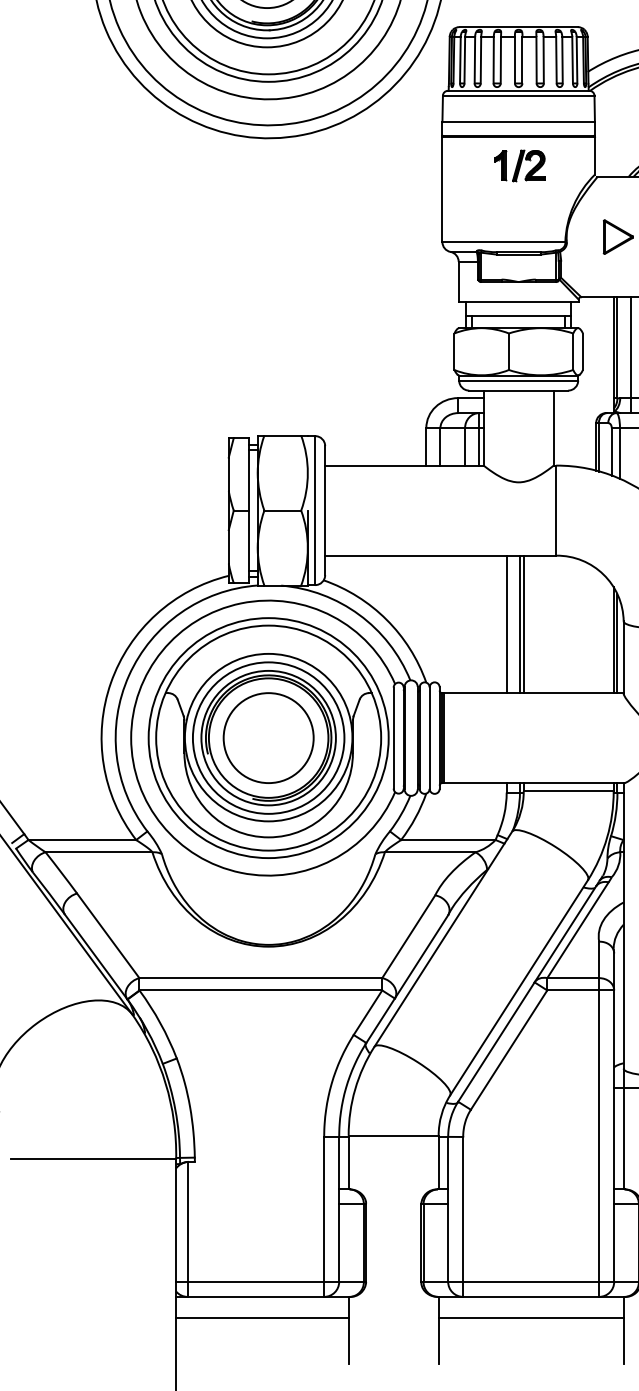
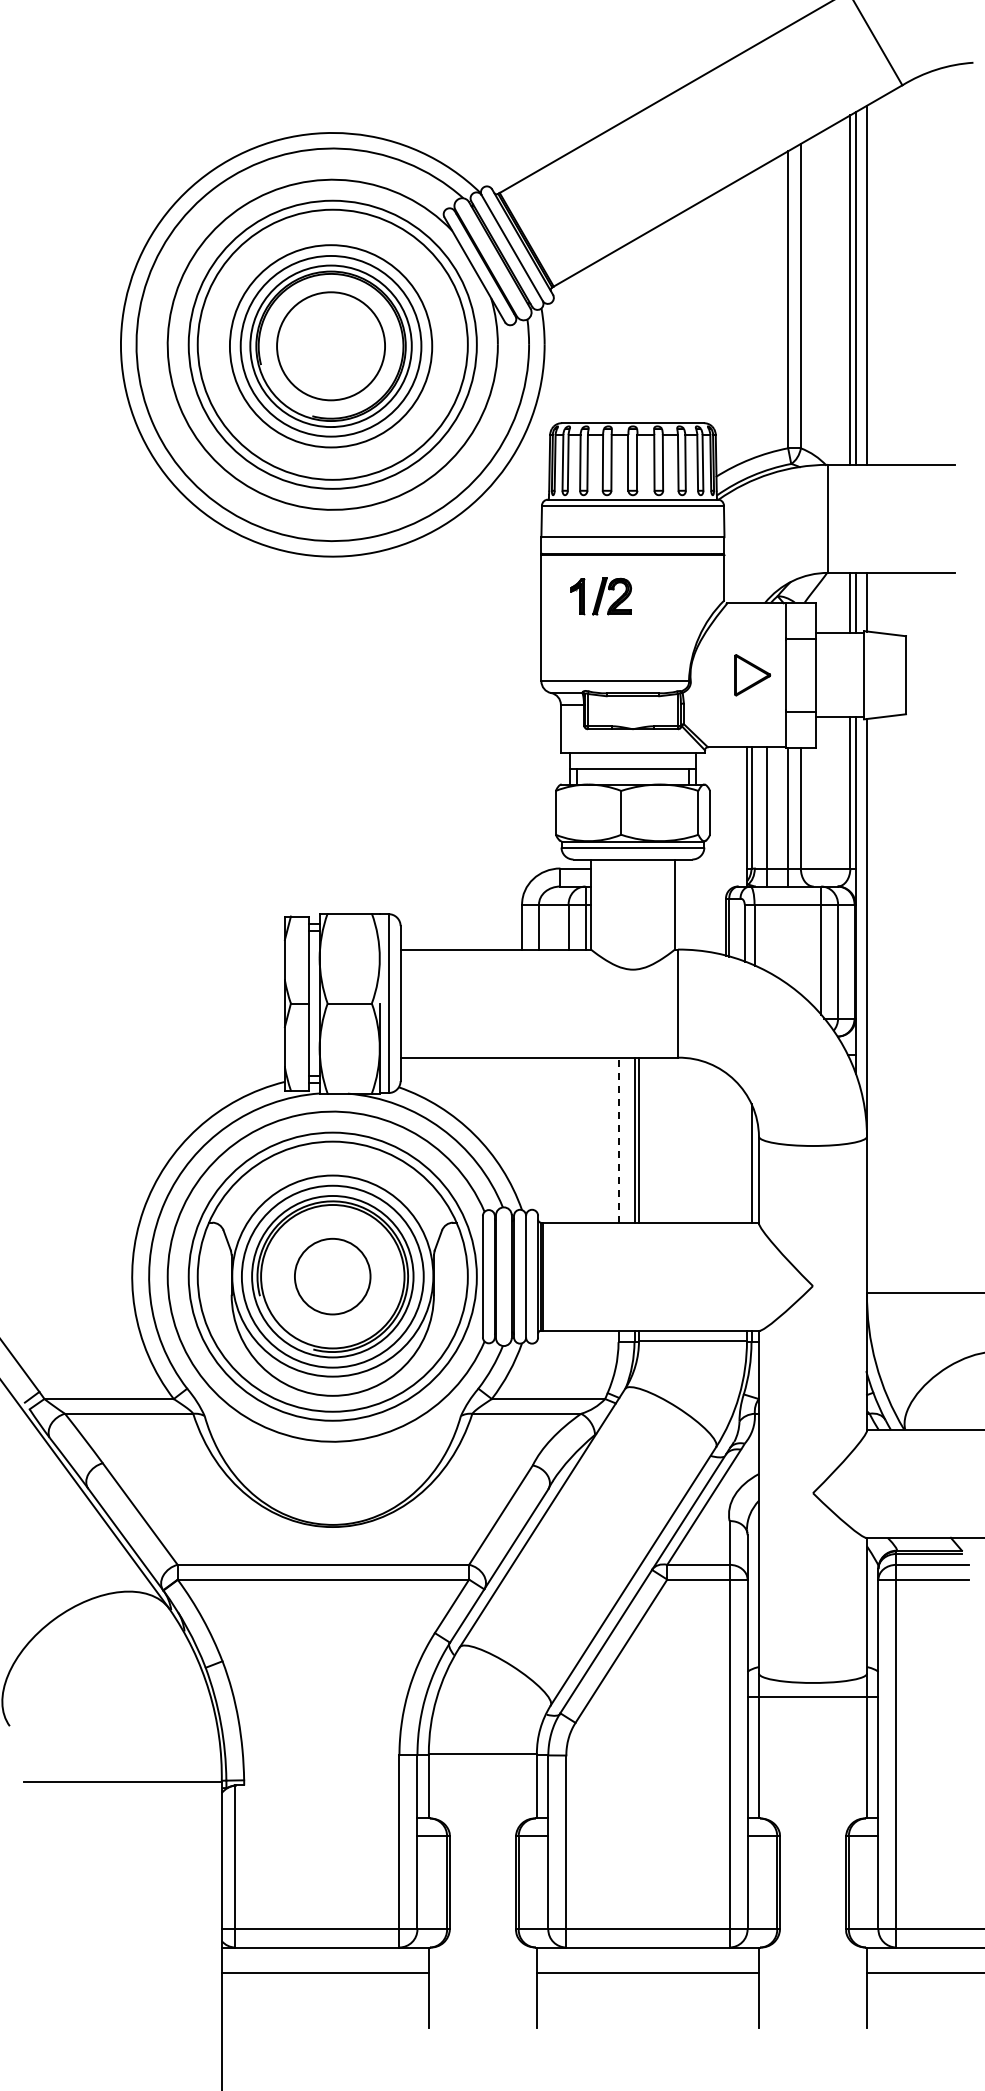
part: (519, 165) -> (601, 596), moved
line: (506, 624) -> (618, 1140), solid -> dashed
line: (613, 639) -> (746, 1158), removed
circle: (268, 737) -> (332, 1276), size x0.7

